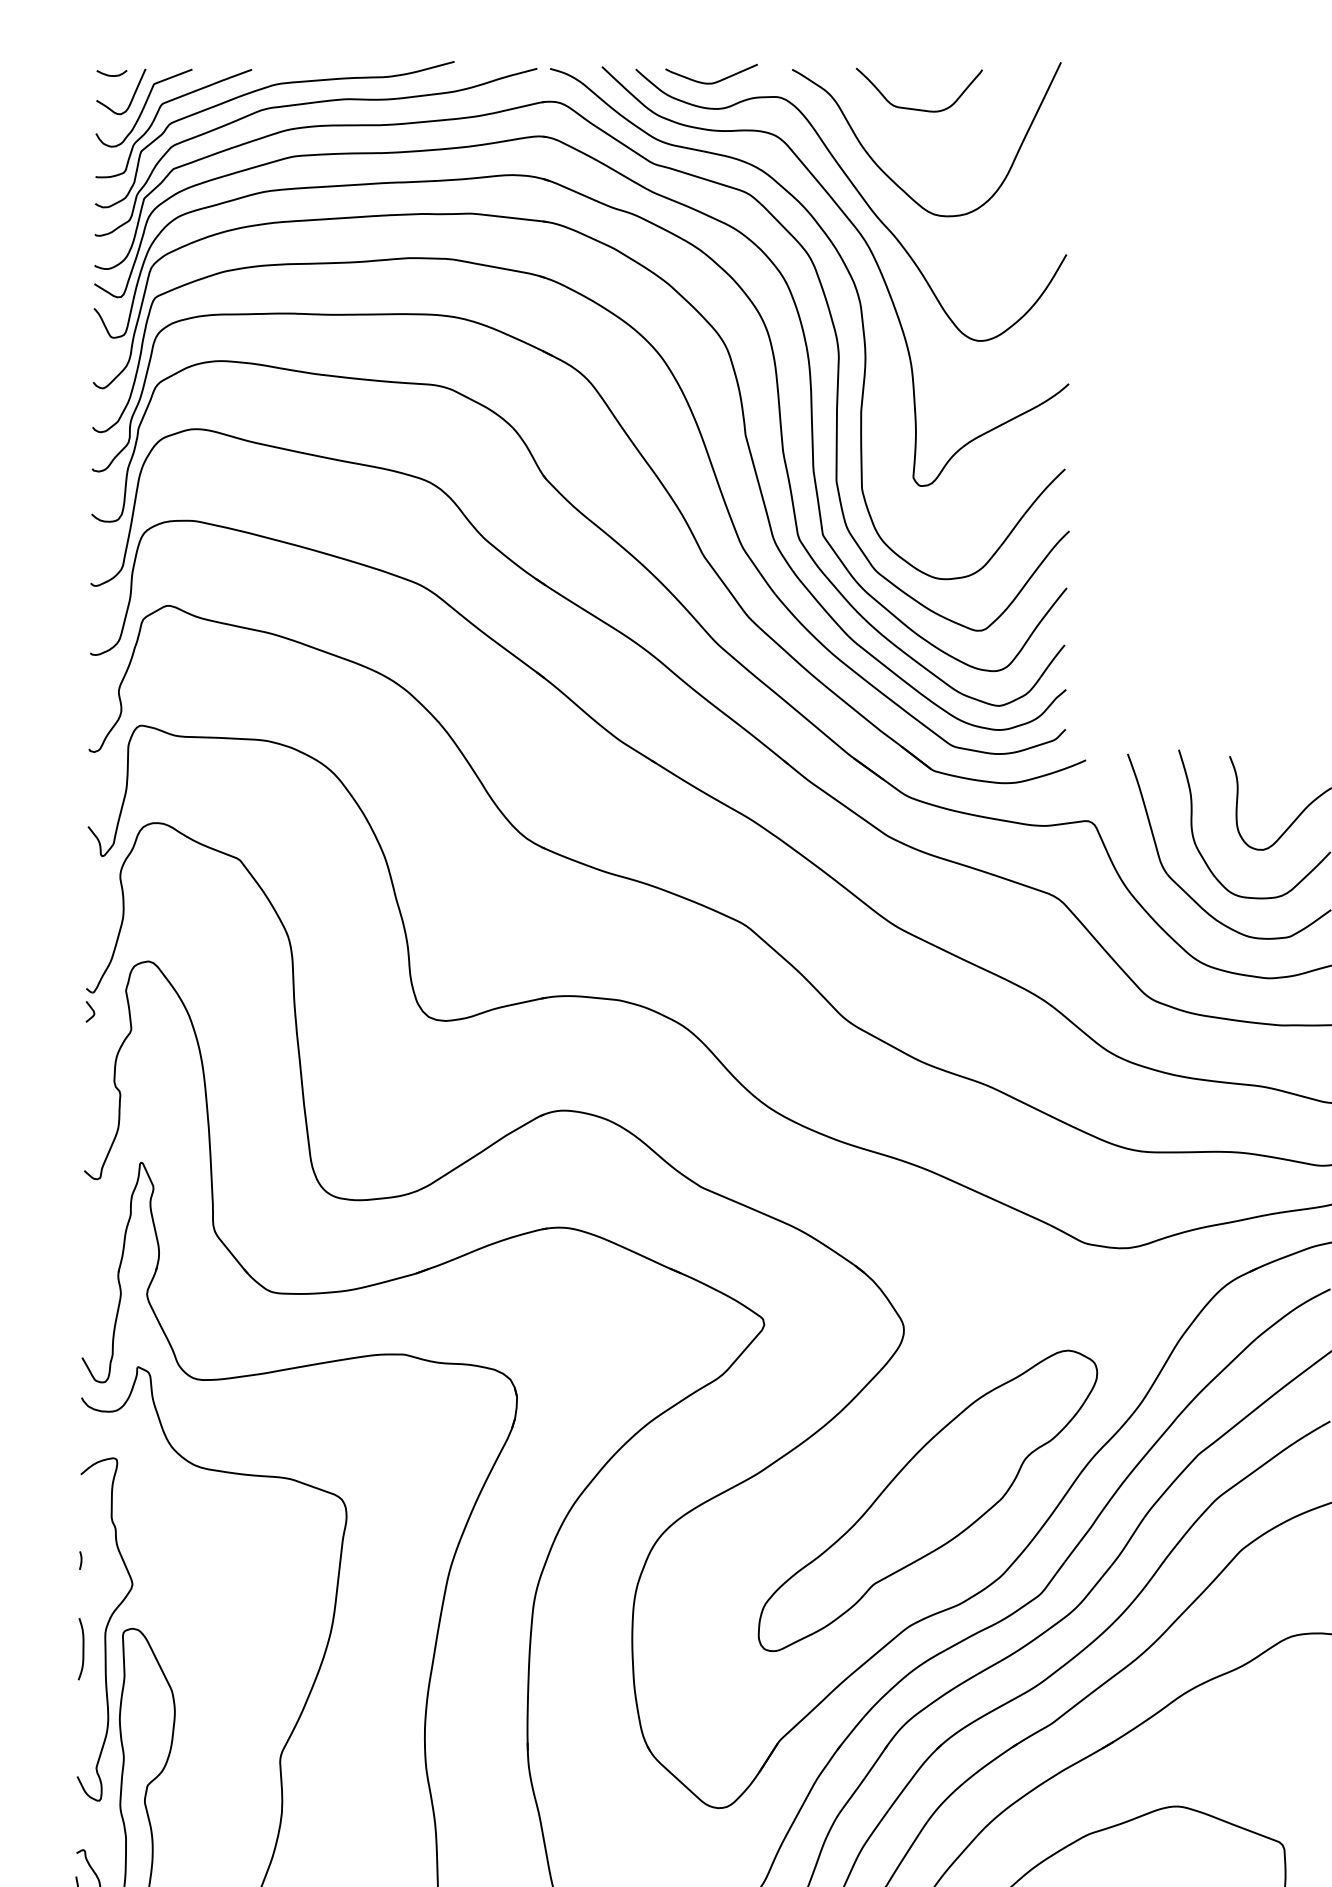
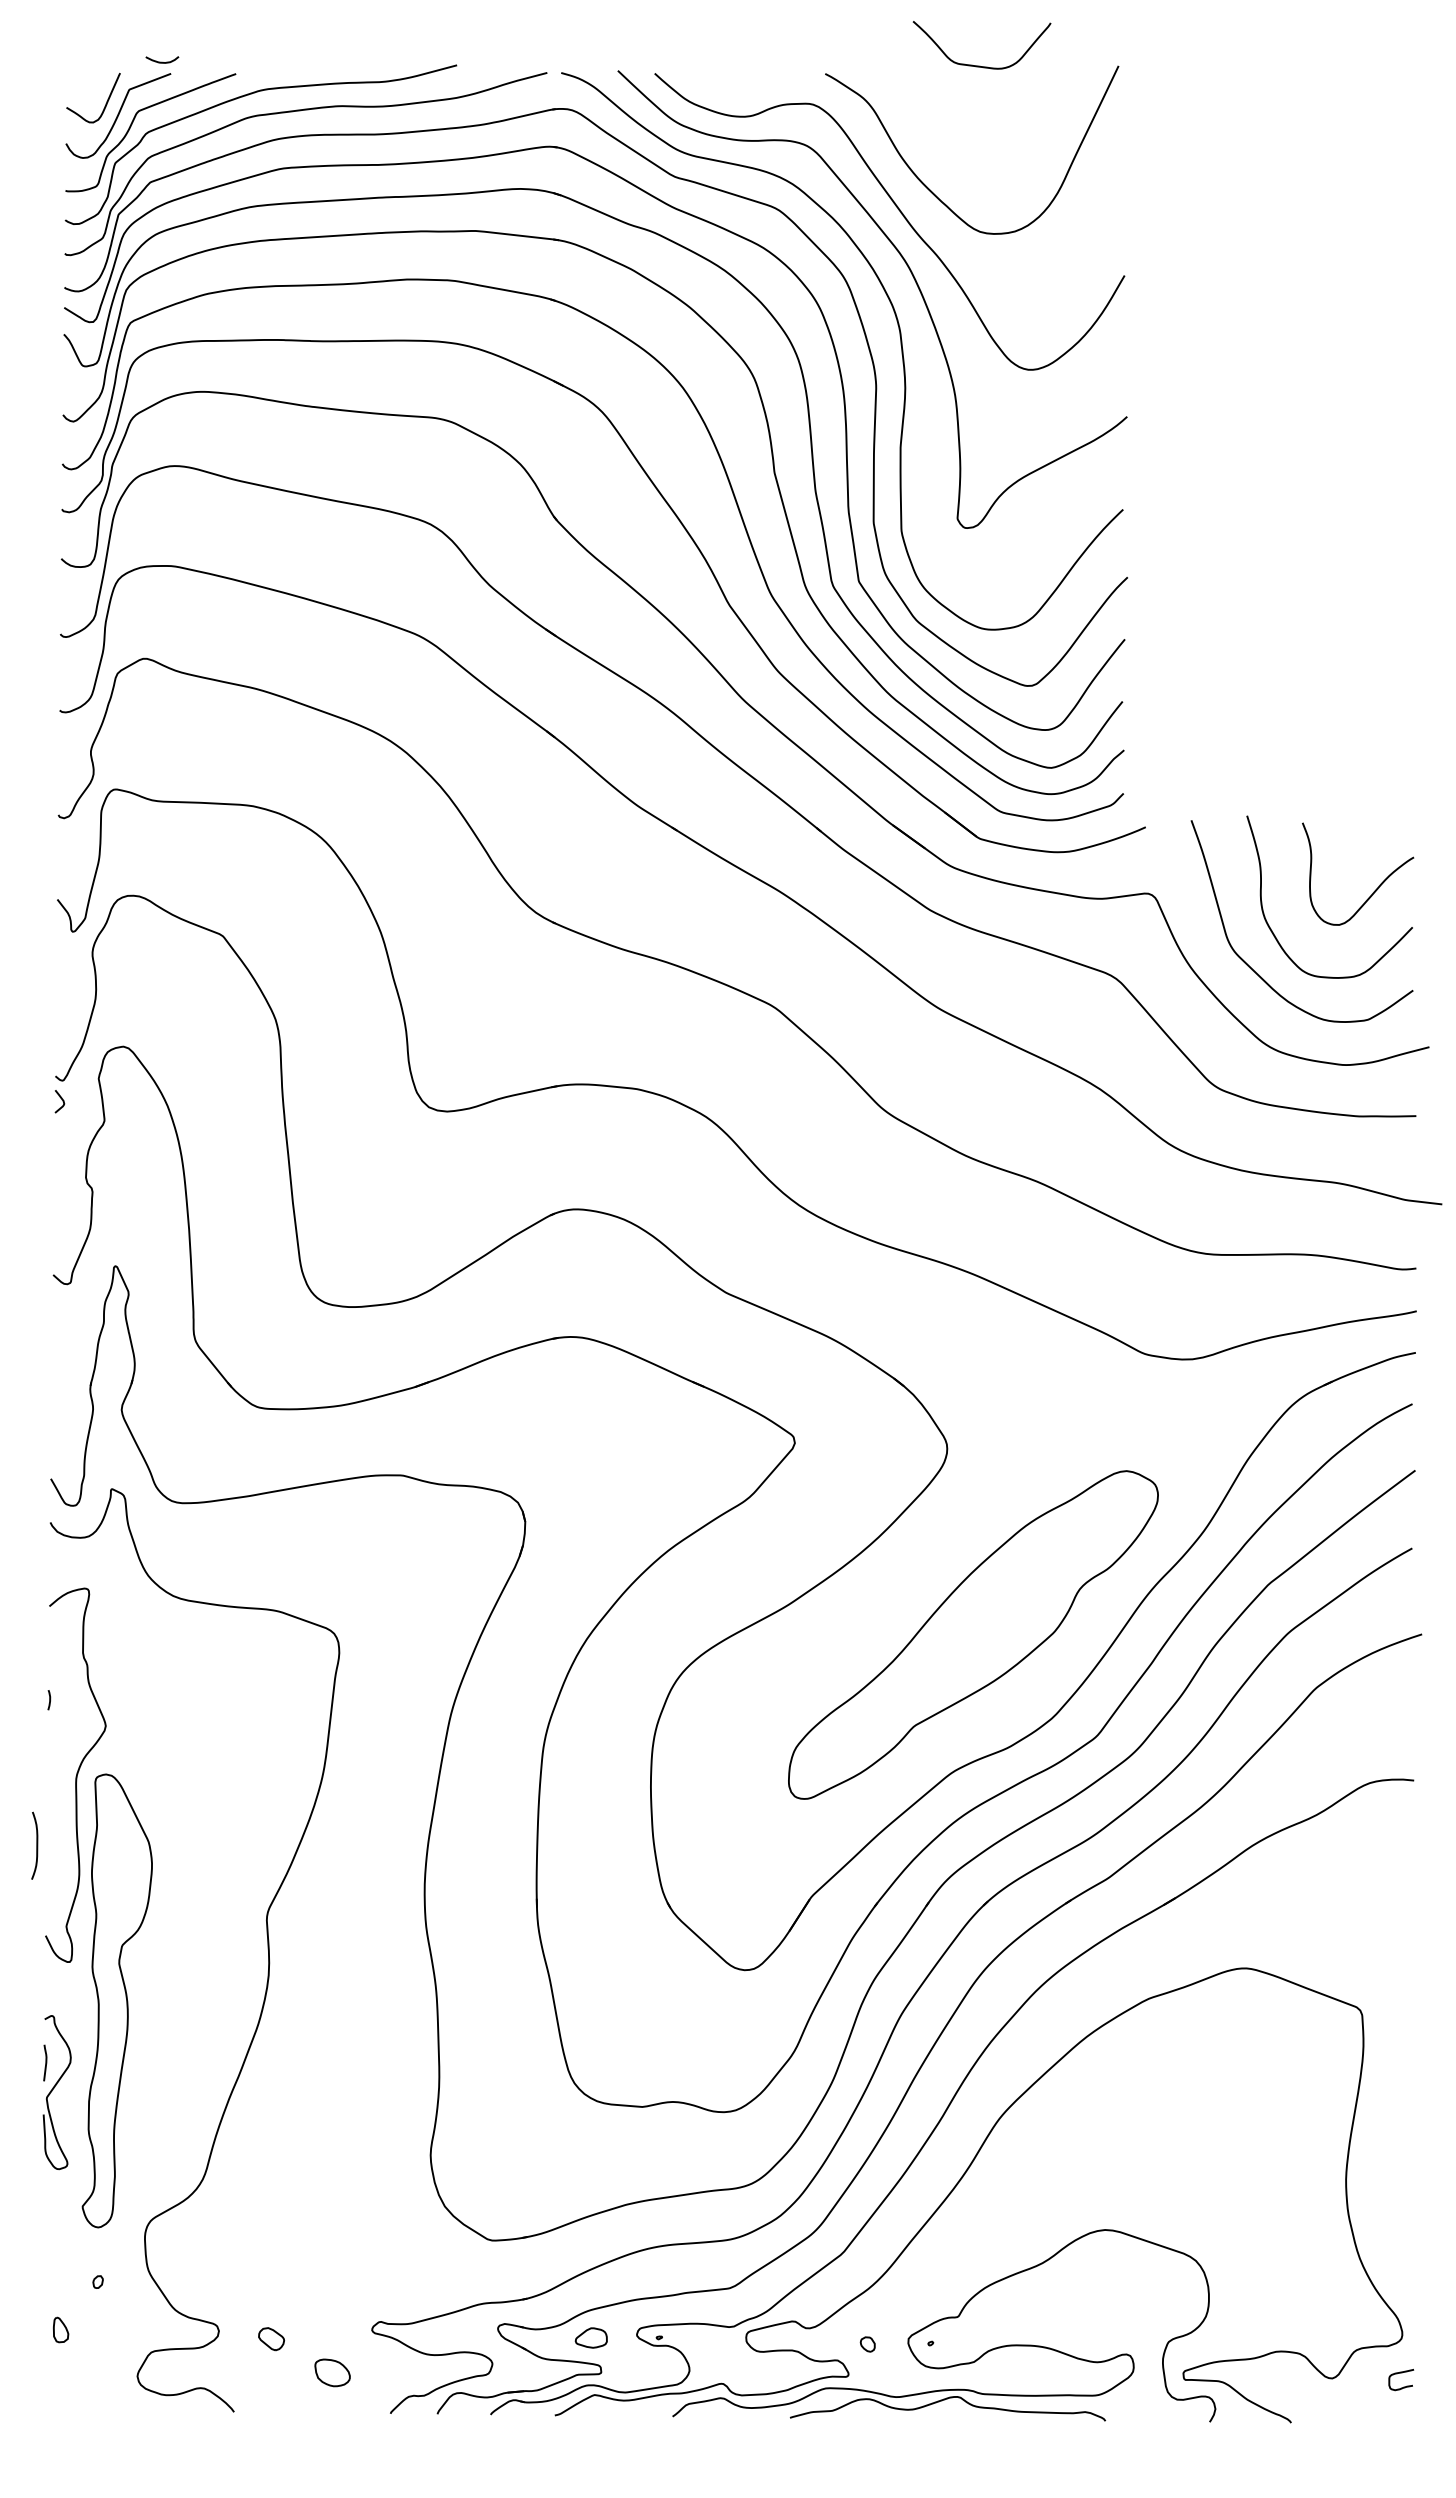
curve: (112, 74) -> (162, 61), moved
curve: (713, 82) -> (739, 87), removed
curve: (917, 108) -> (980, 65), moved
curve: (82, 1648) -> (36, 1845), moved

